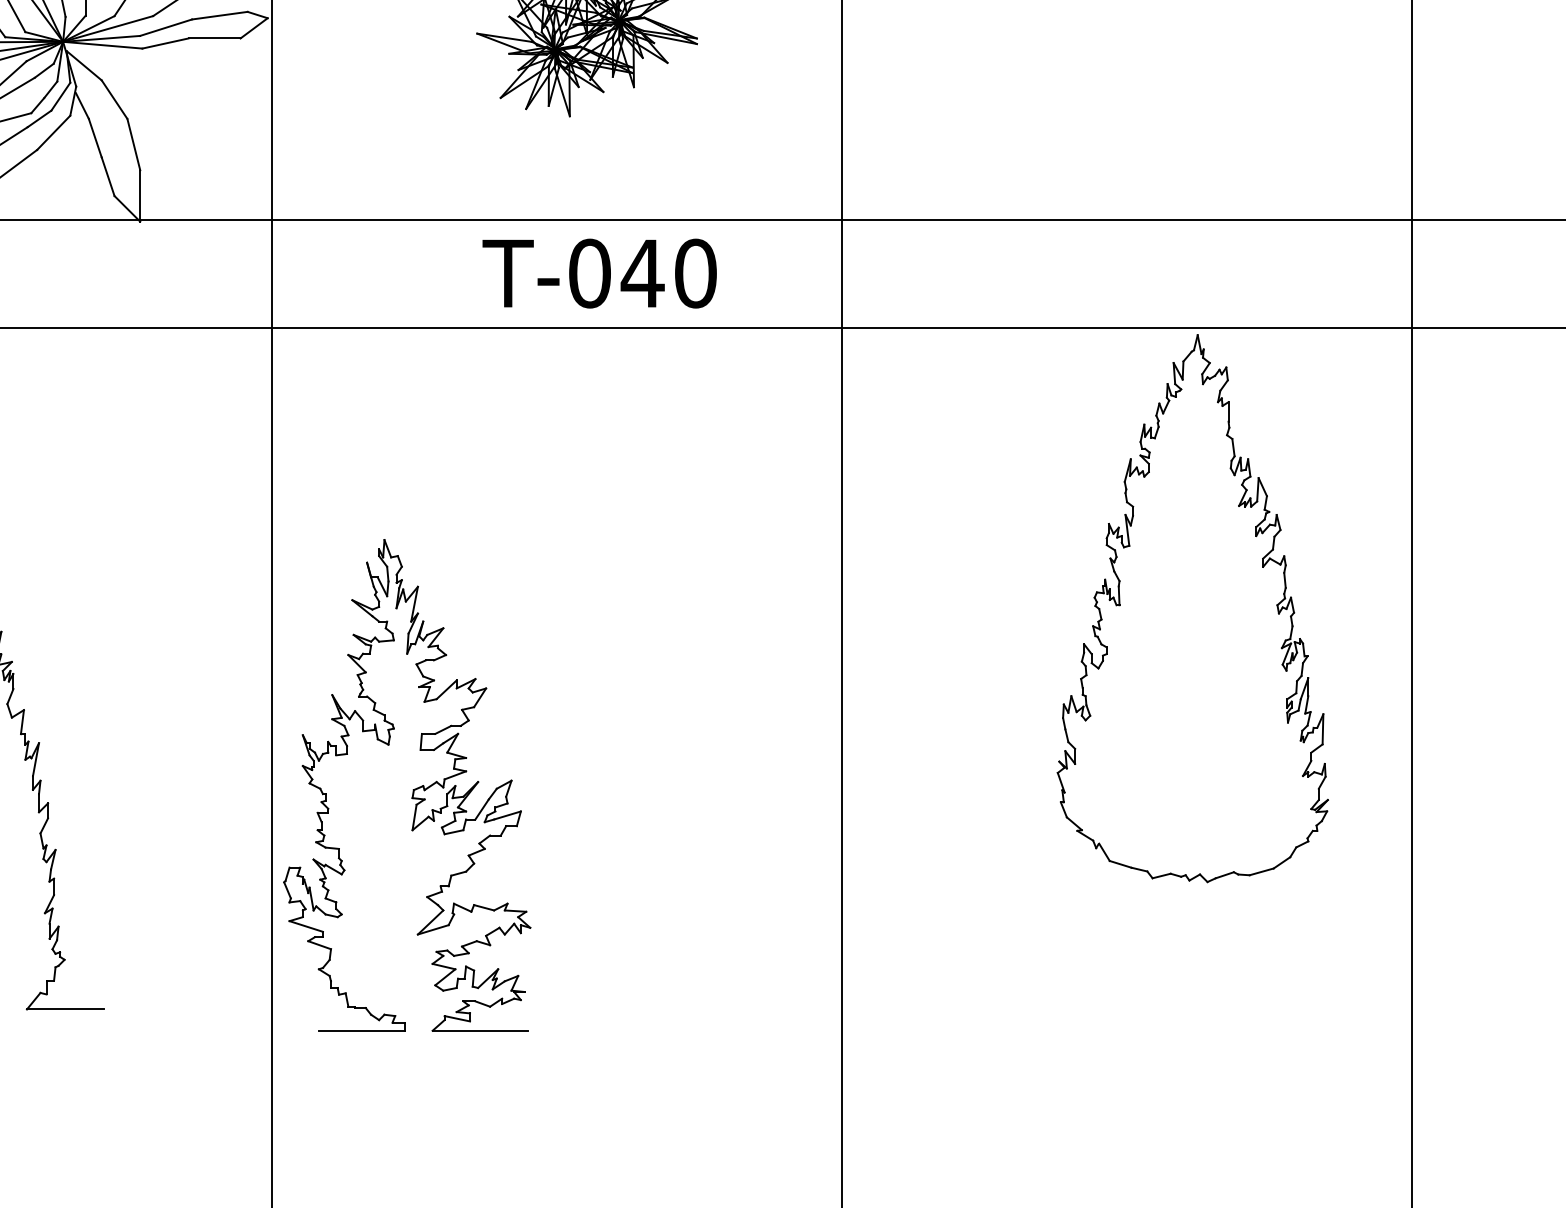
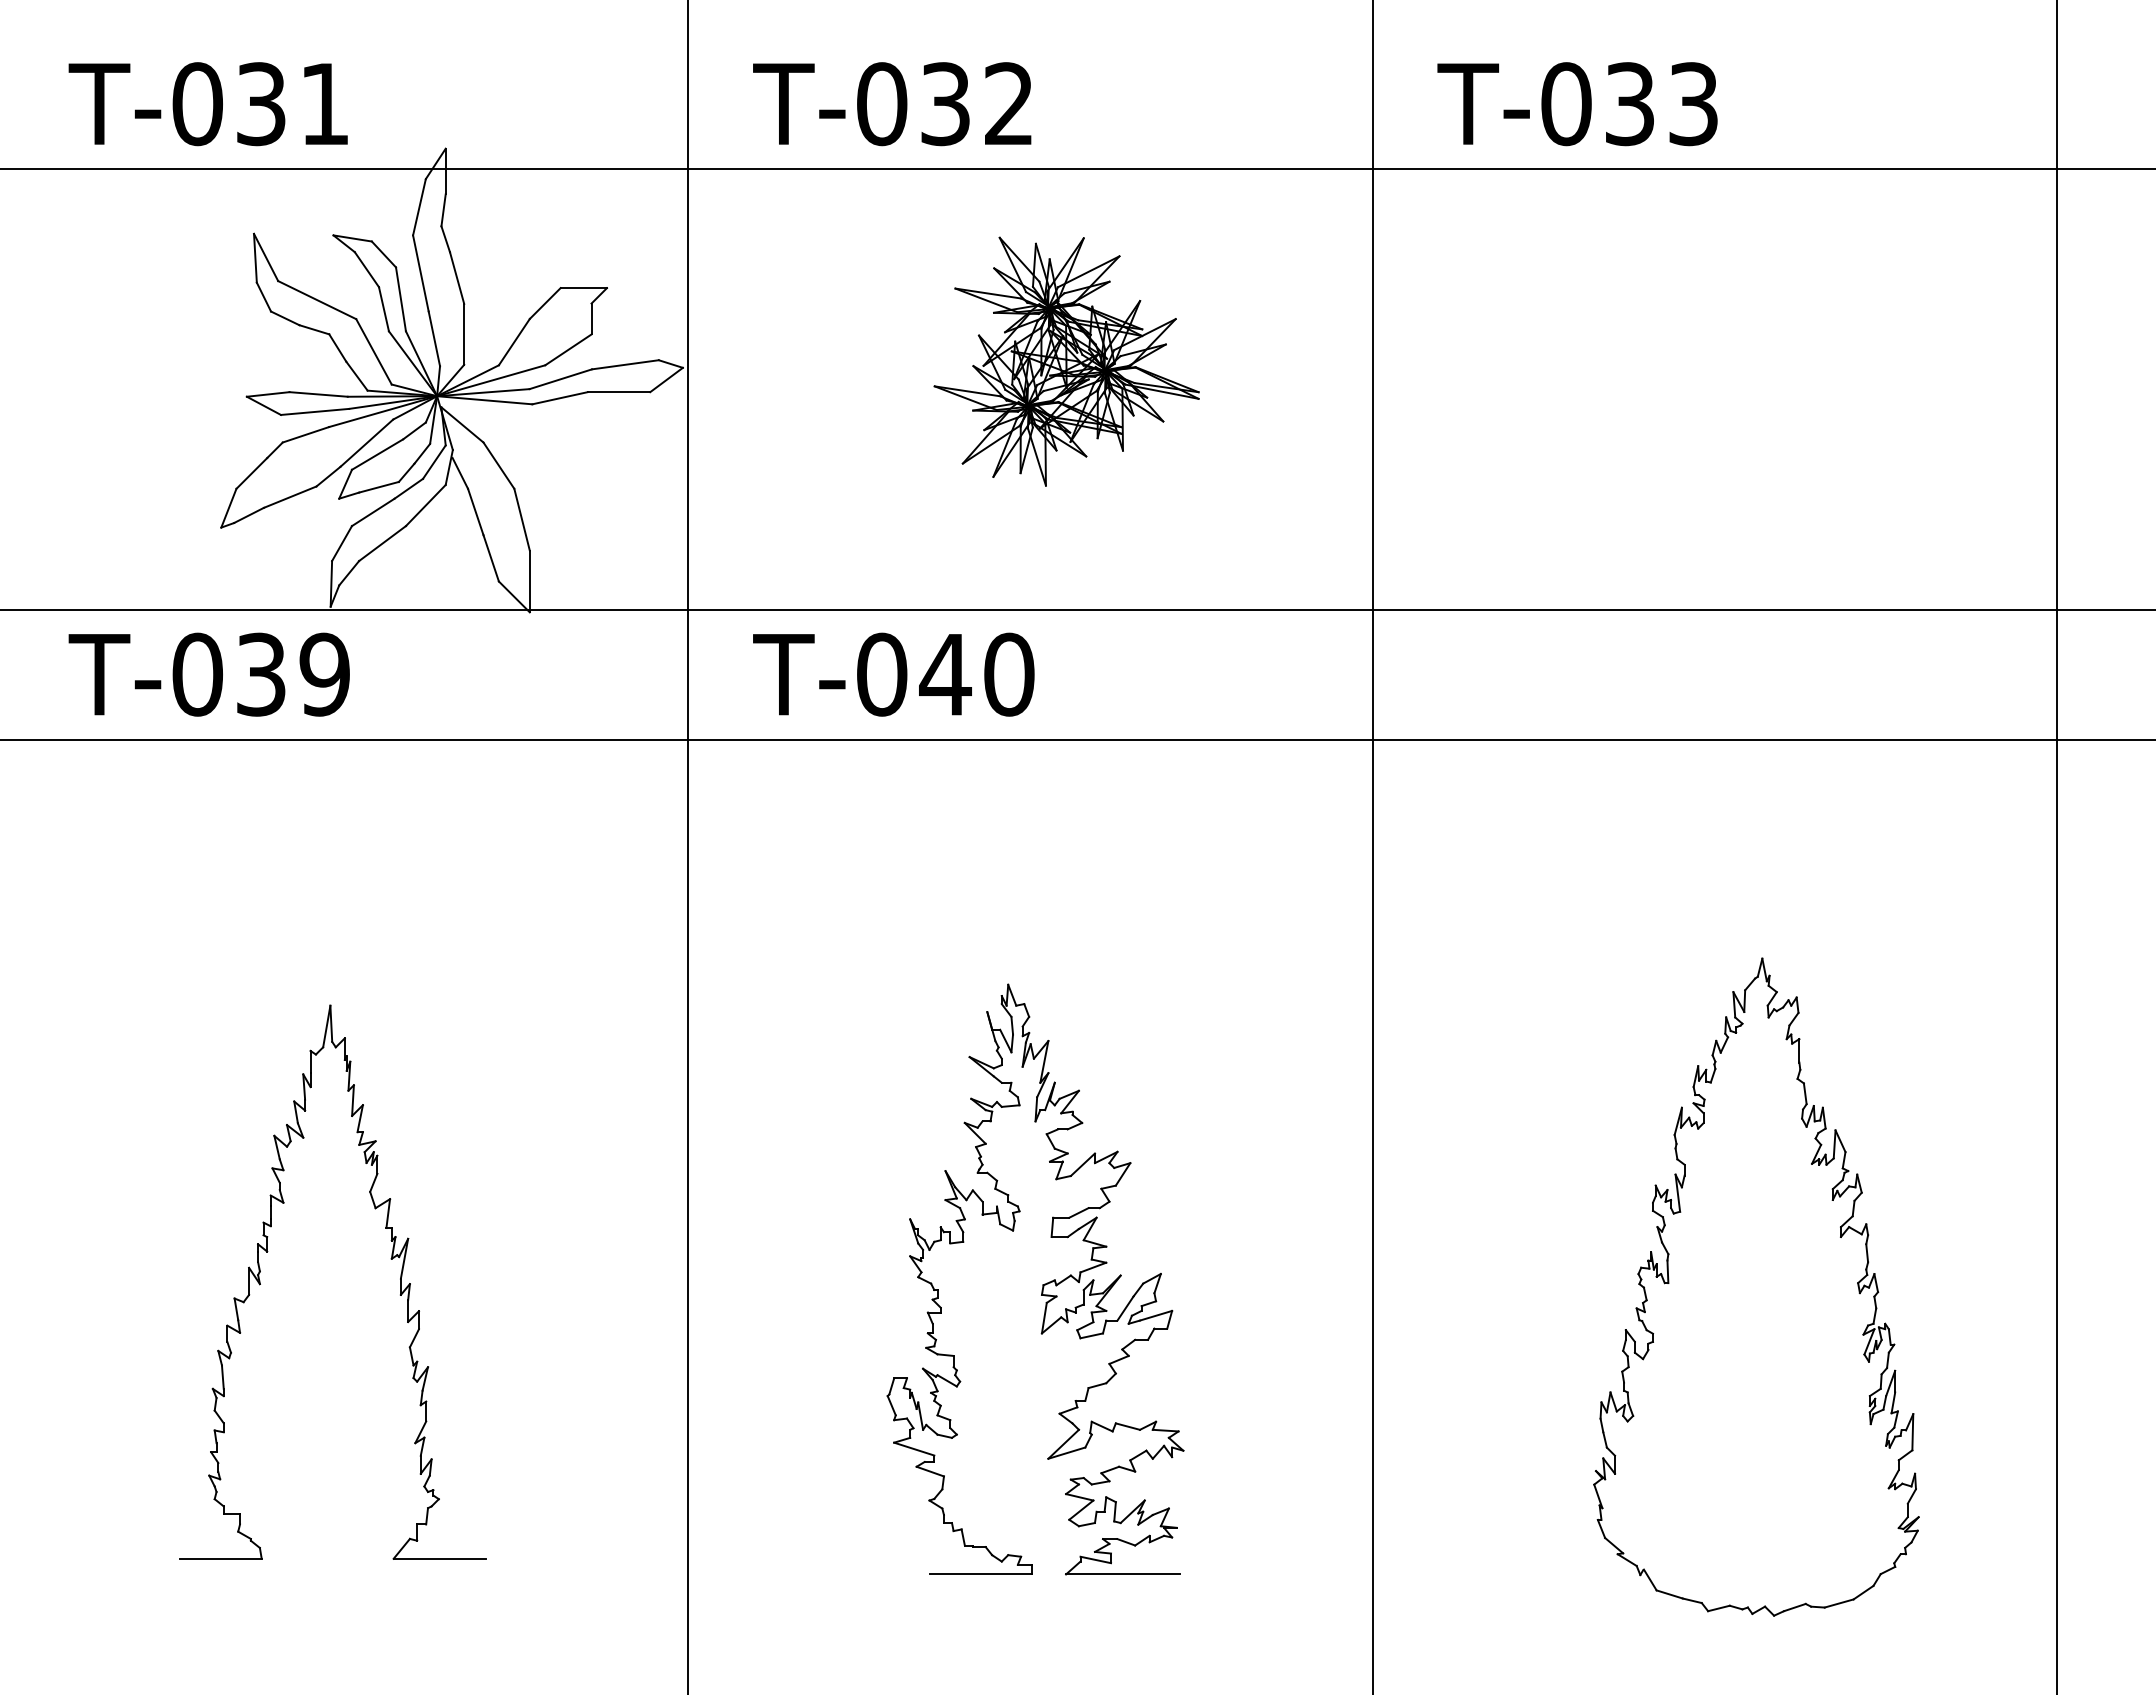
text: (599, 273) -> (893, 674), moved
part: (1192, 608) -> (1756, 1286), moved
part: (413, 789) -> (1042, 1284), moved

